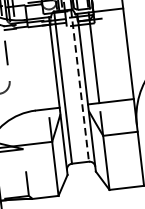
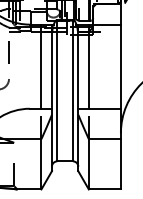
line: (43, 63) -> (41, 66), added
line: (80, 85) -> (73, 90), dashed -> solid

